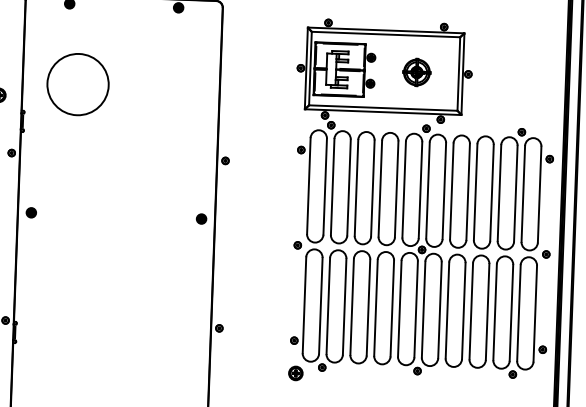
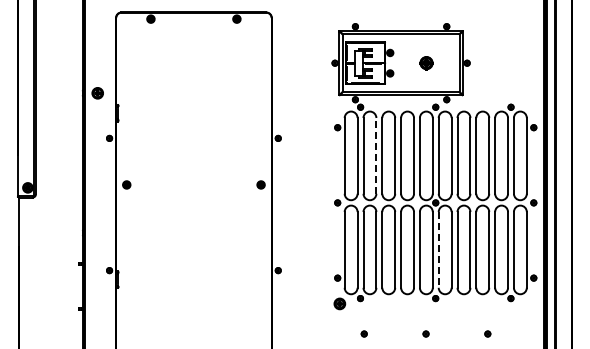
part: (416, 71) -> (426, 62), size x0.6
circle: (77, 84) -> (159, 82), removed
line: (349, 187) -> (376, 155), solid -> dashed
line: (423, 309) -> (438, 249), solid -> dashed

